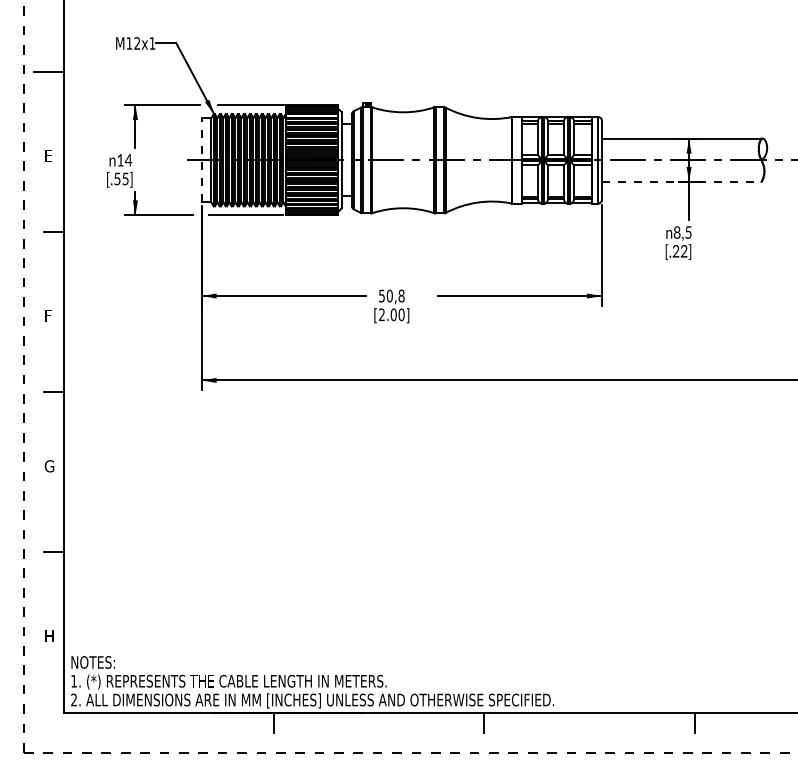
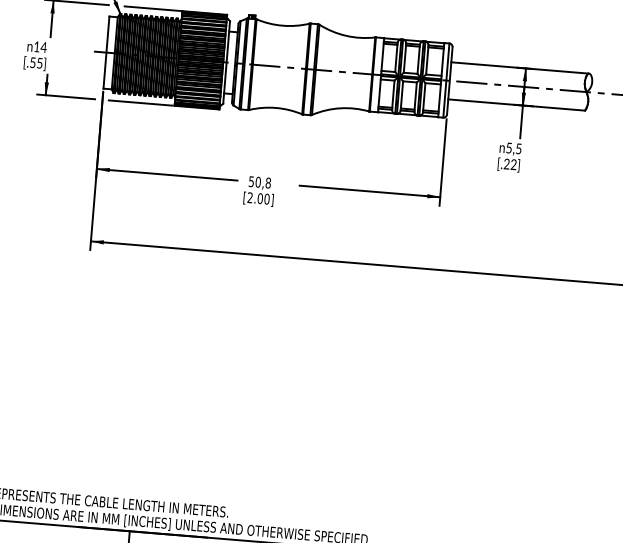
line: (201, 159) -> (106, 51), dashed -> solid
line: (681, 181) -> (516, 104), dashed -> solid
text: (676, 232) -> (508, 148), 8,5 -> 5,5

